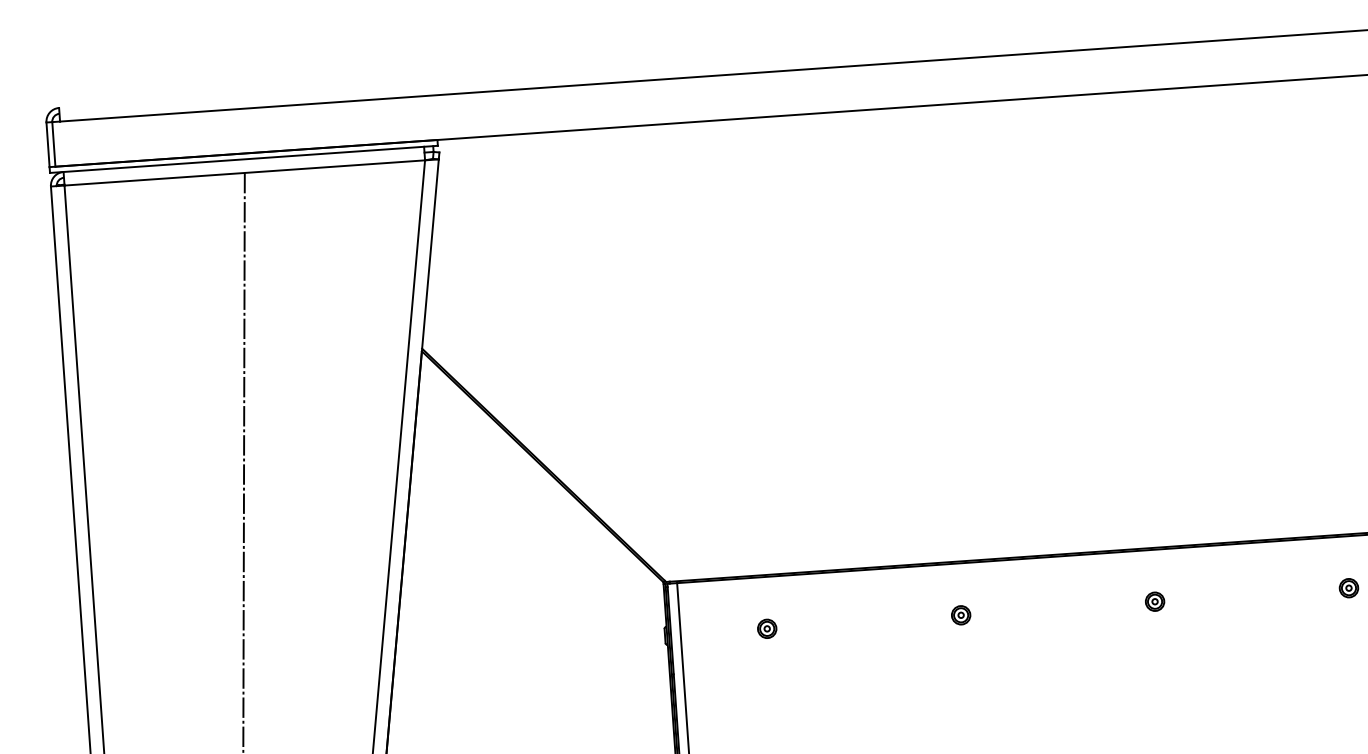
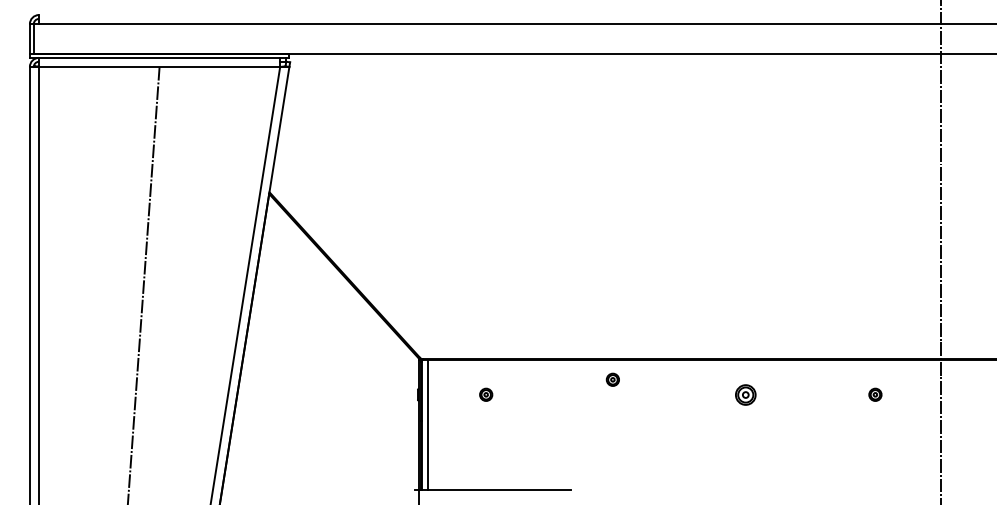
part: (1154, 601) -> (745, 394), size x1.6
part: (960, 614) -> (612, 379), moved

